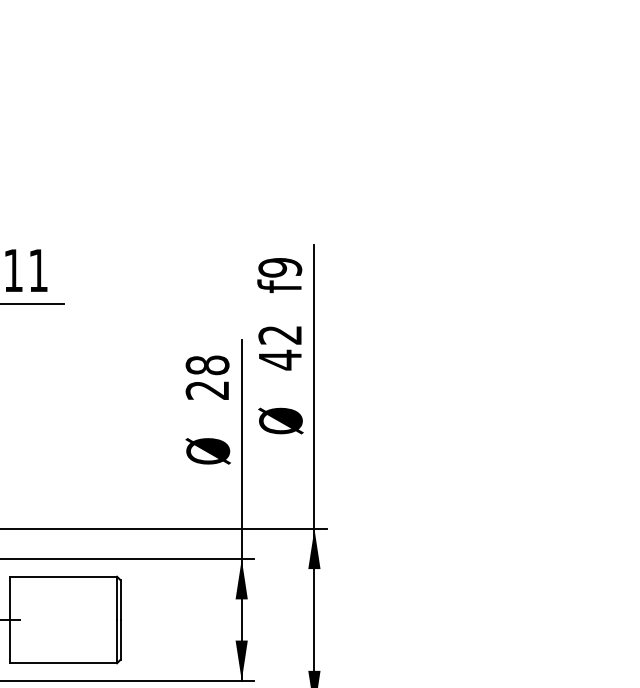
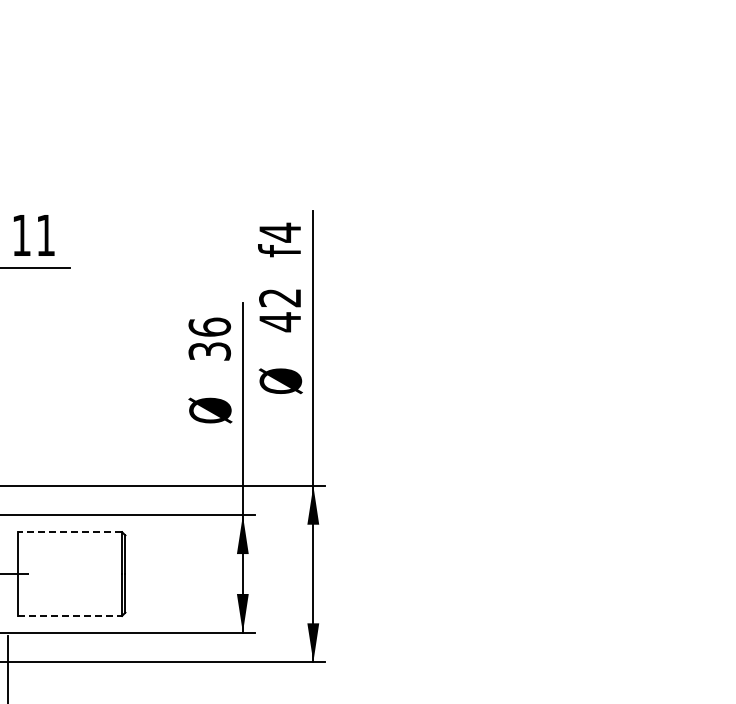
text: (280, 267) -> (280, 232), f9 -> f4
text: (207, 376) -> (209, 338), 28 -> 36
line: (63, 577) -> (70, 532), solid -> dashed
line: (63, 662) -> (70, 615), solid -> dashed

